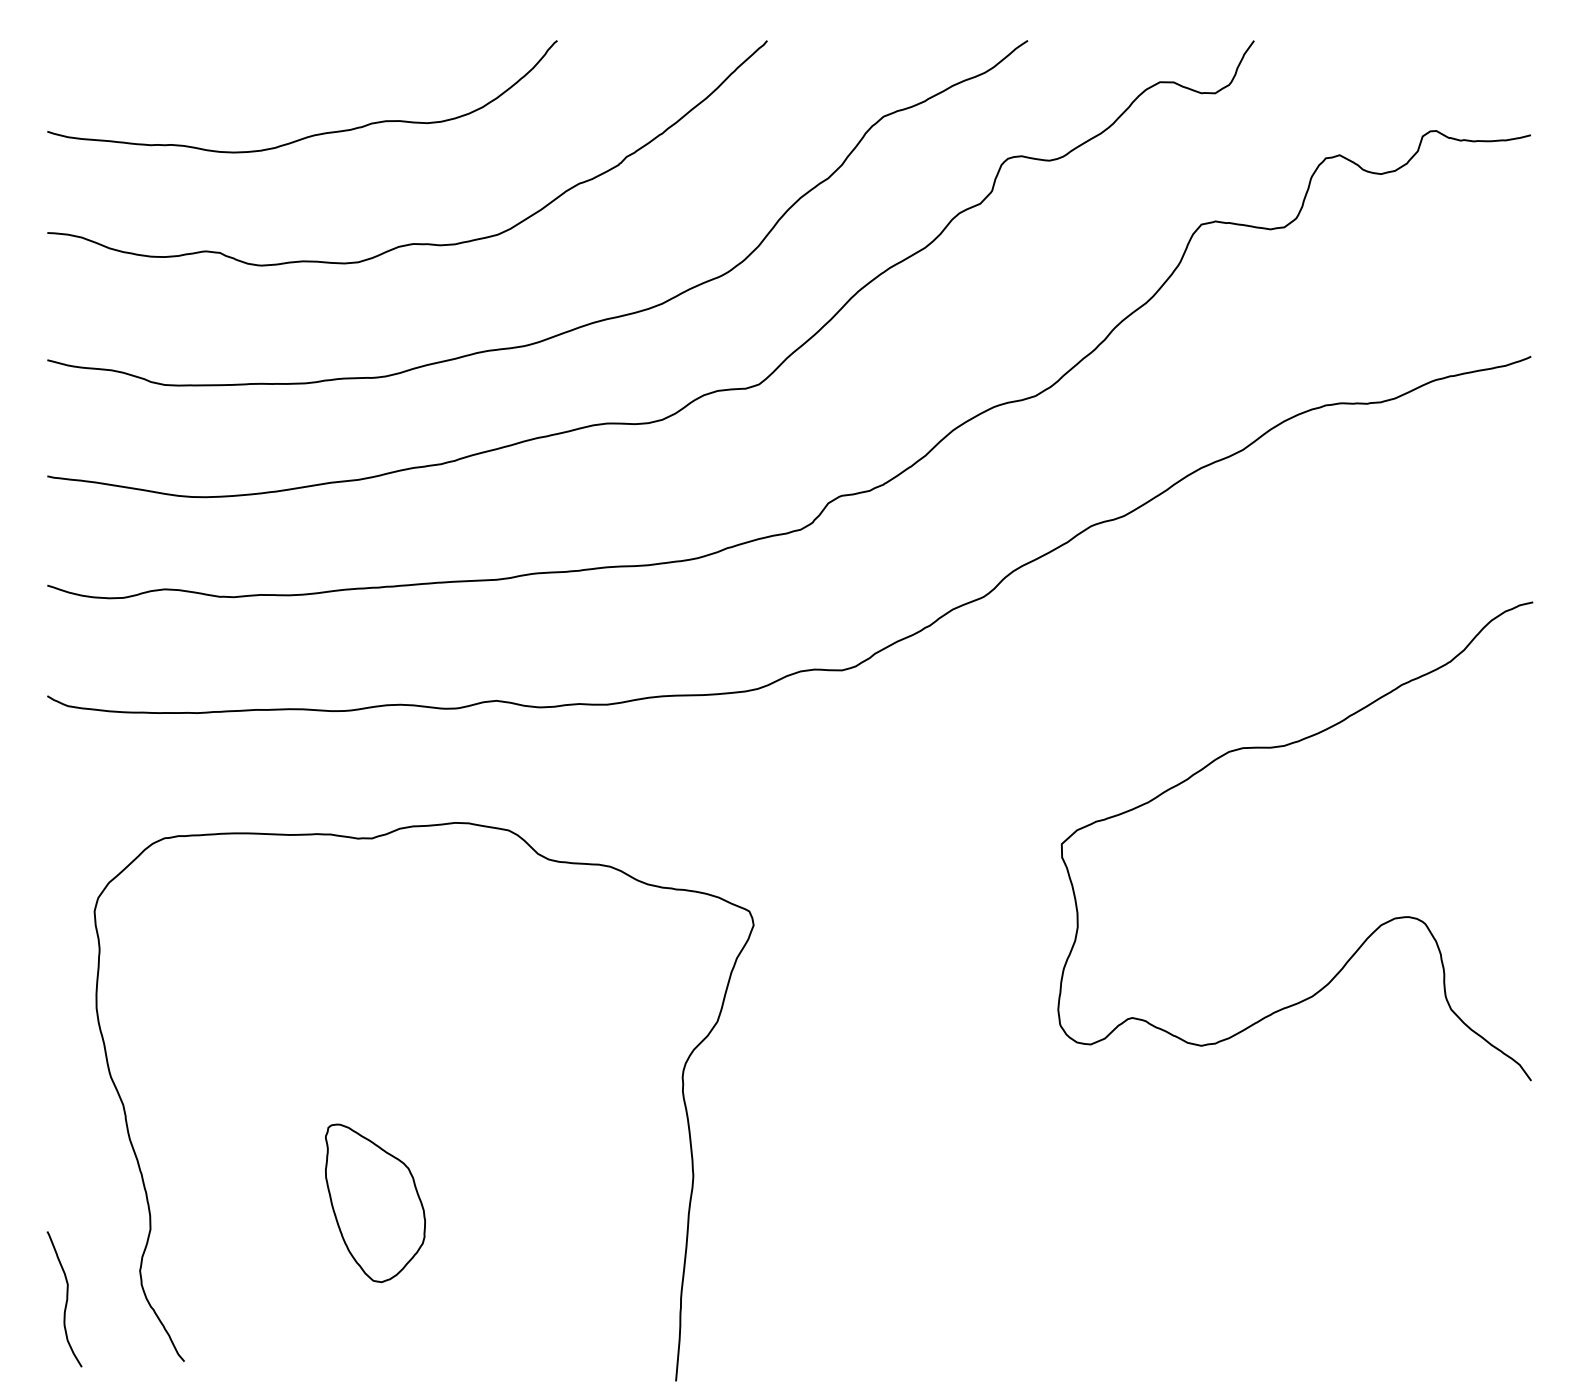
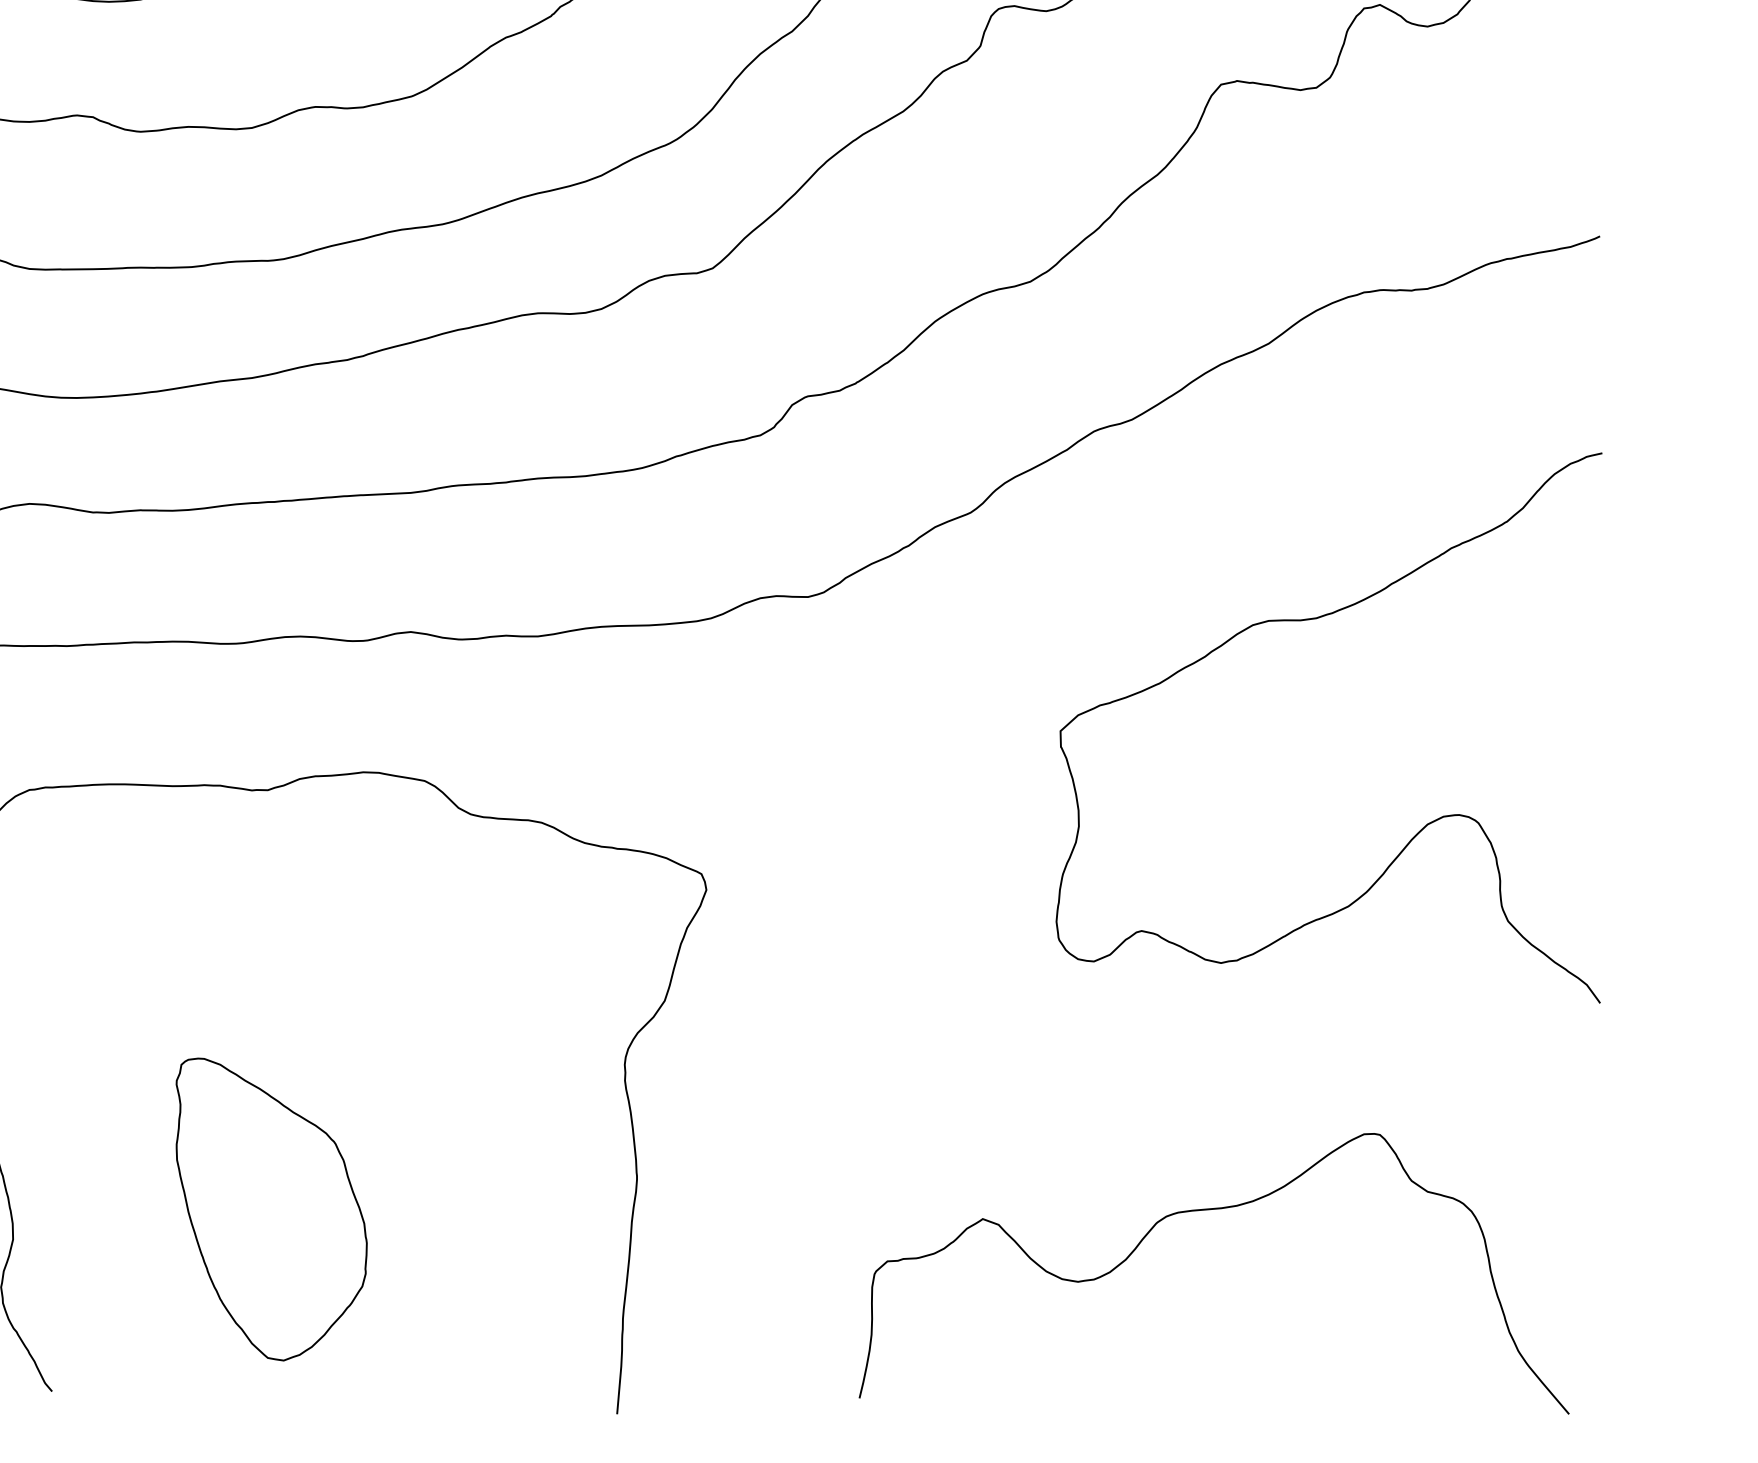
curve: (1281, 747) -> (1313, 620), moved
part: (375, 1203) -> (271, 1209), size x1.67
curve: (1189, 1204) -> (1207, 1210), added

